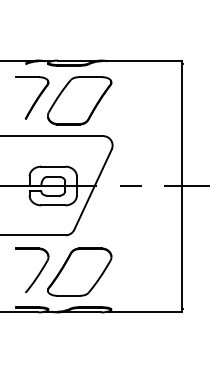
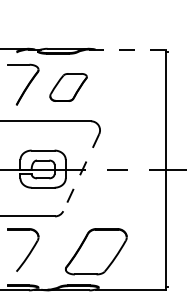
line: (142, 61) -> (128, 49), solid -> dashed
part: (79, 100) -> (68, 87), size x0.6
line: (92, 190) -> (80, 173), solid -> dashed
part: (79, 271) -> (96, 251), moved

